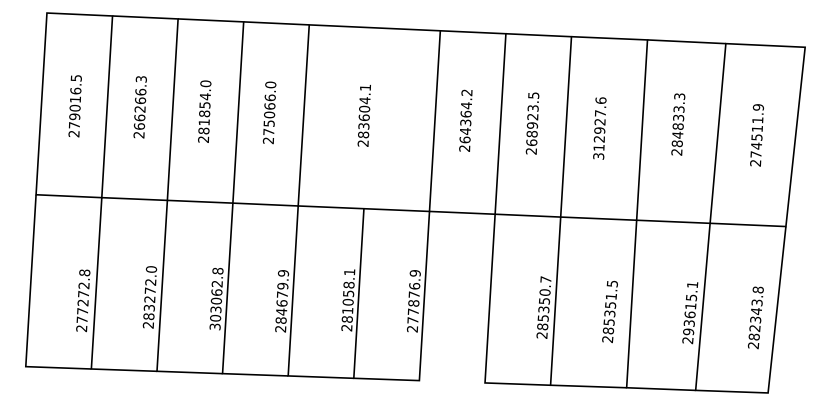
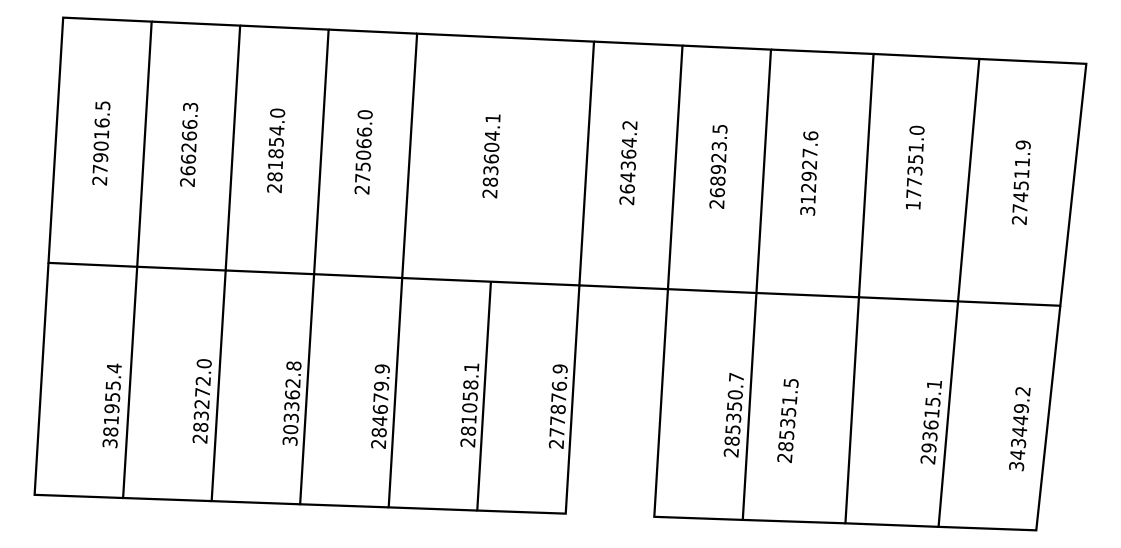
text: (678, 124) -> (915, 168), 284833.3 -> 177351.0
text: (83, 300) -> (112, 405), 277272.8 -> 381955.4
text: (215, 300) -> (290, 405), 303062.8 -> 303362.8
text: (609, 312) -> (787, 421), moved
text: (755, 317) -> (1019, 428), 282343.8 -> 343449.2

